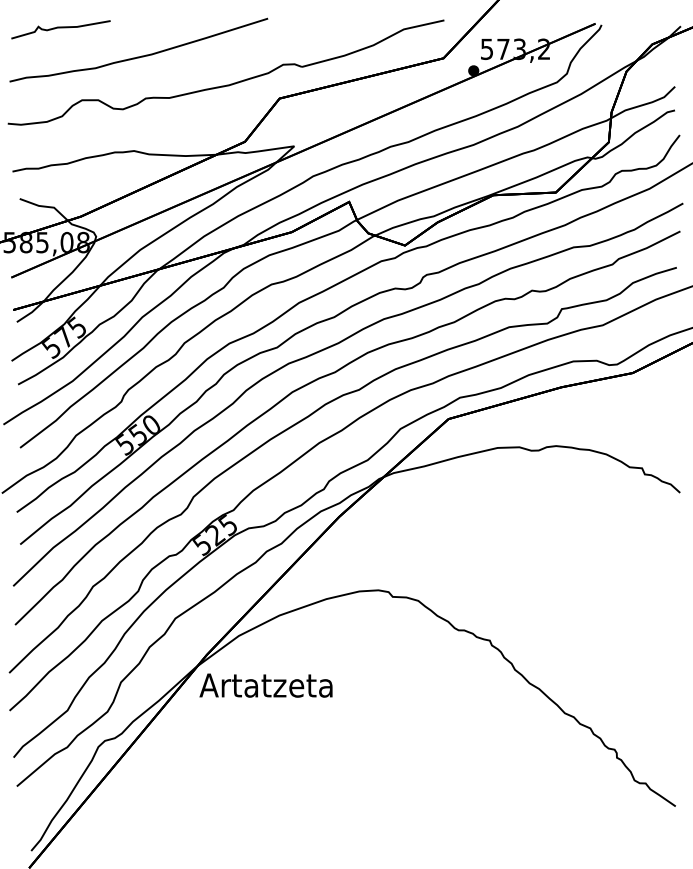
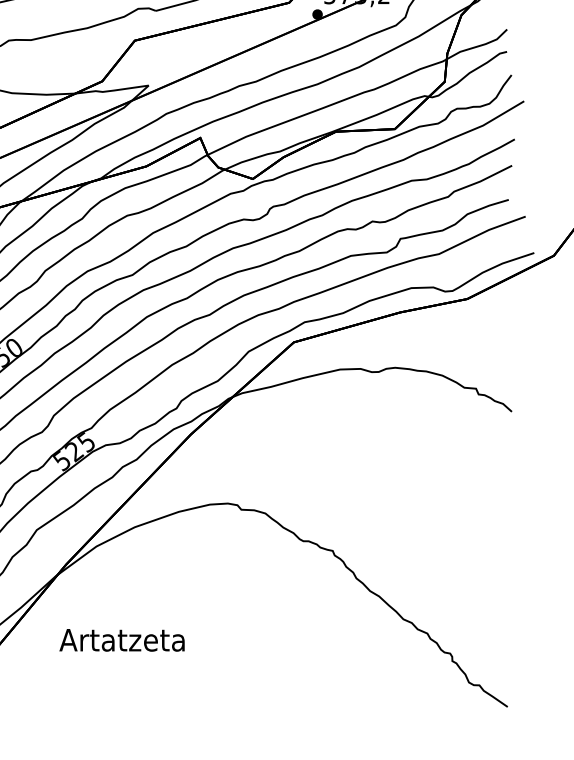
text: (265, 685) -> (121, 640), moved

